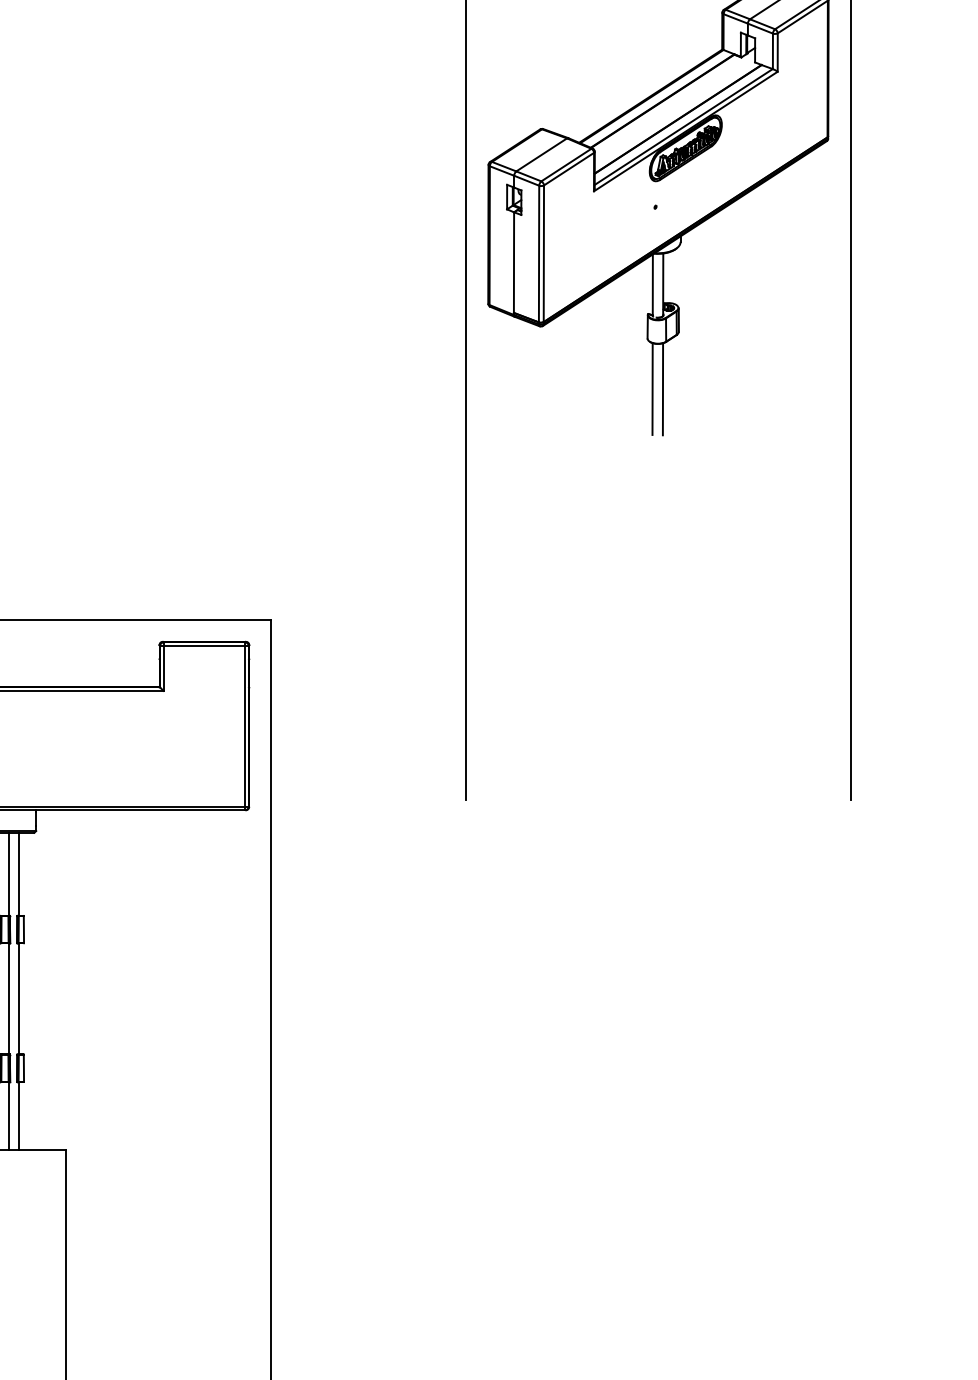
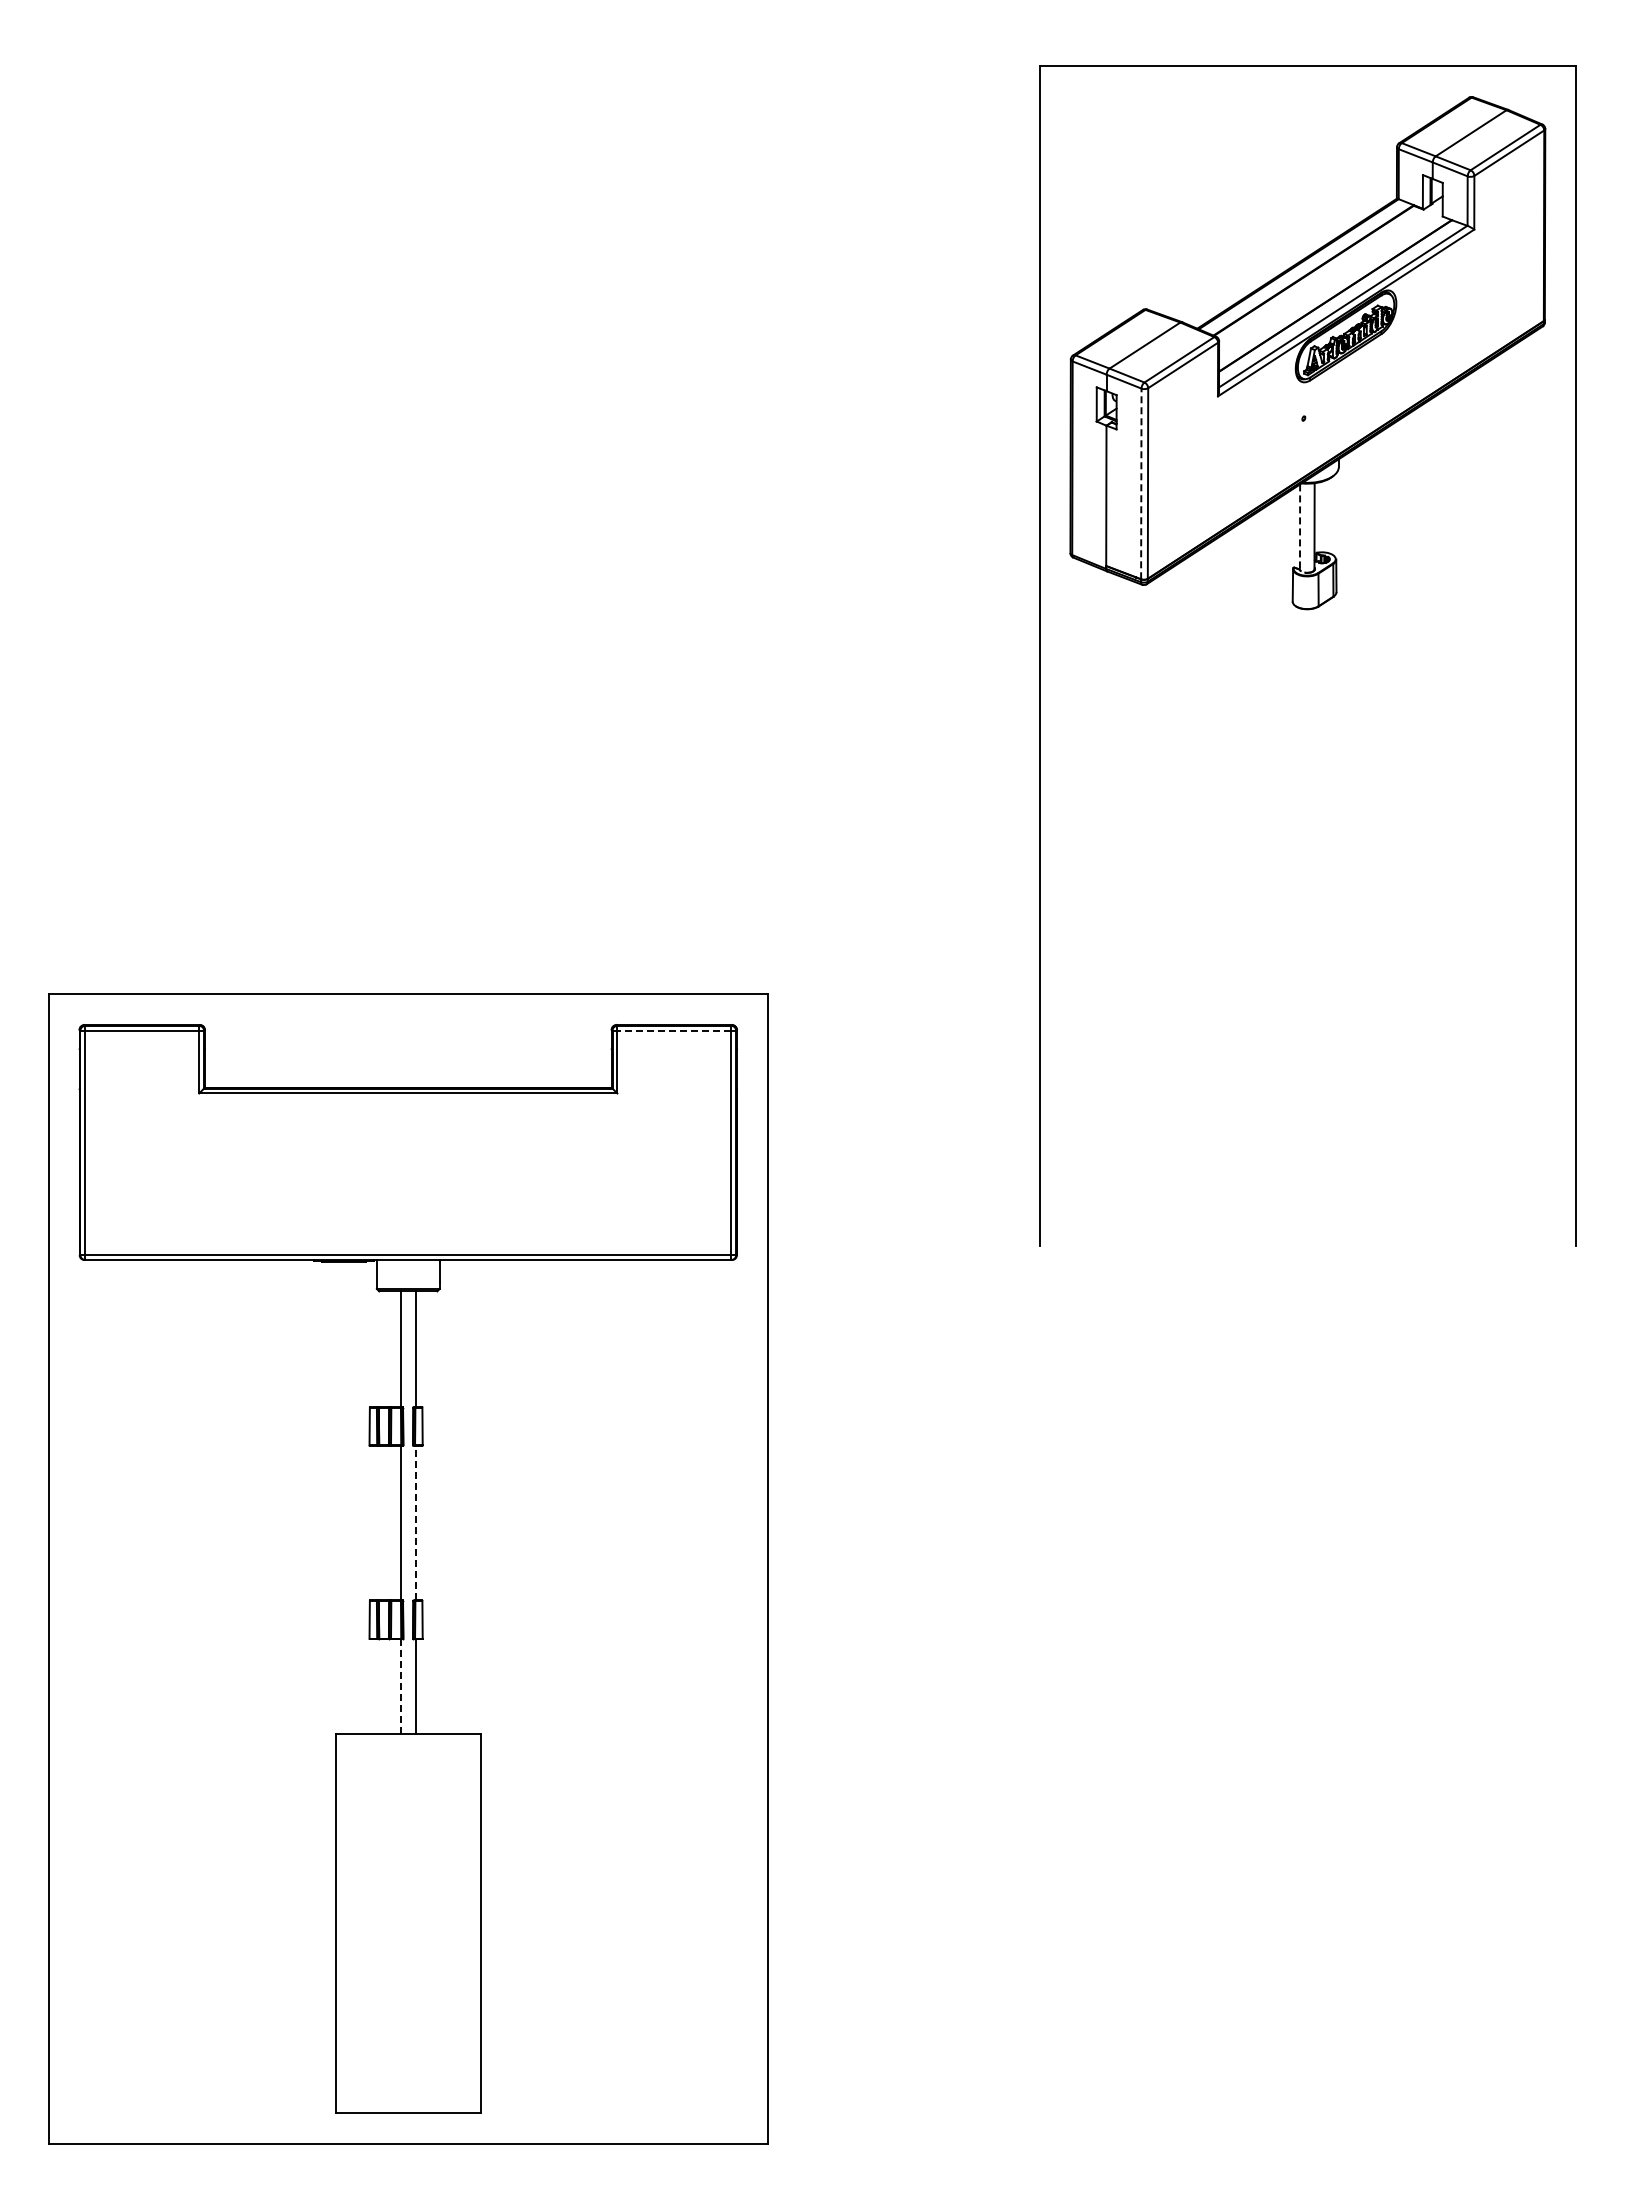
line: (539, 253) -> (1141, 483), solid -> dashed
line: (653, 285) -> (1300, 527), solid -> dashed
line: (652, 389) -> (1299, 672), removed
line: (663, 389) -> (1314, 672), removed
line: (204, 645) -> (674, 1030), solid -> dashed
line: (18, 998) -> (415, 1522), solid -> dashed
line: (8, 1115) -> (401, 1686), solid -> dashed

